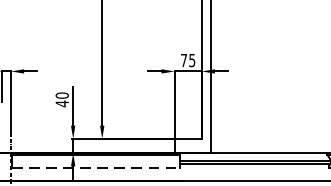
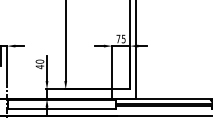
line: (97, 168) -> (62, 108), dashed -> solid

